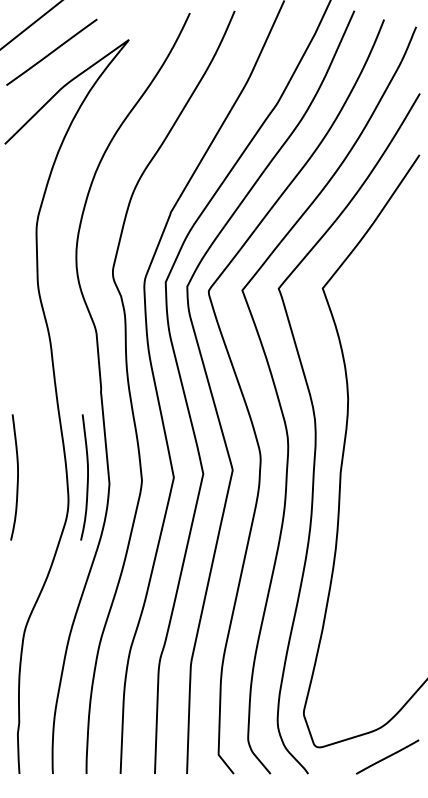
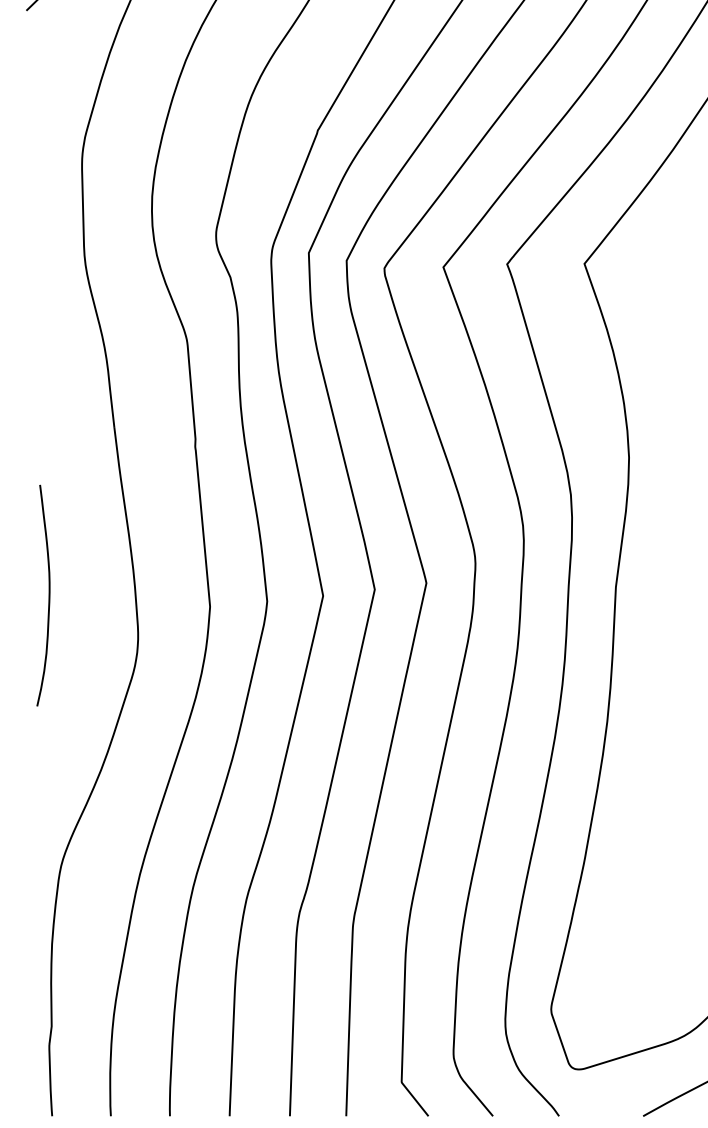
curve: (87, 477) -> (171, 595), removed

